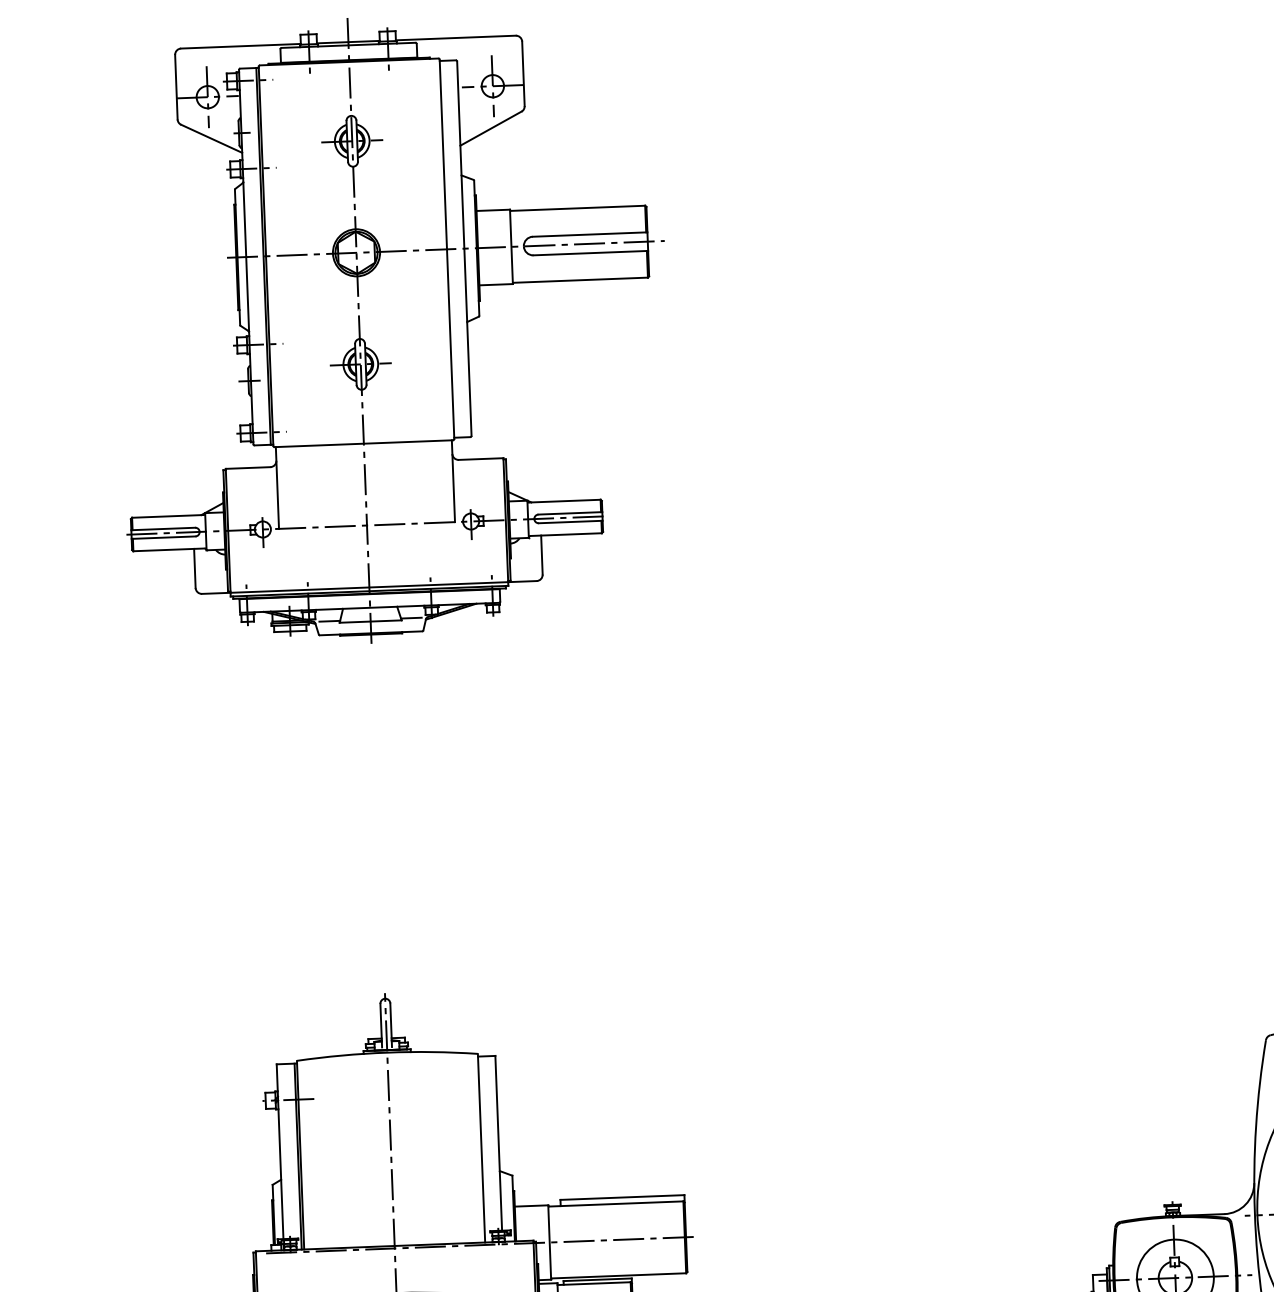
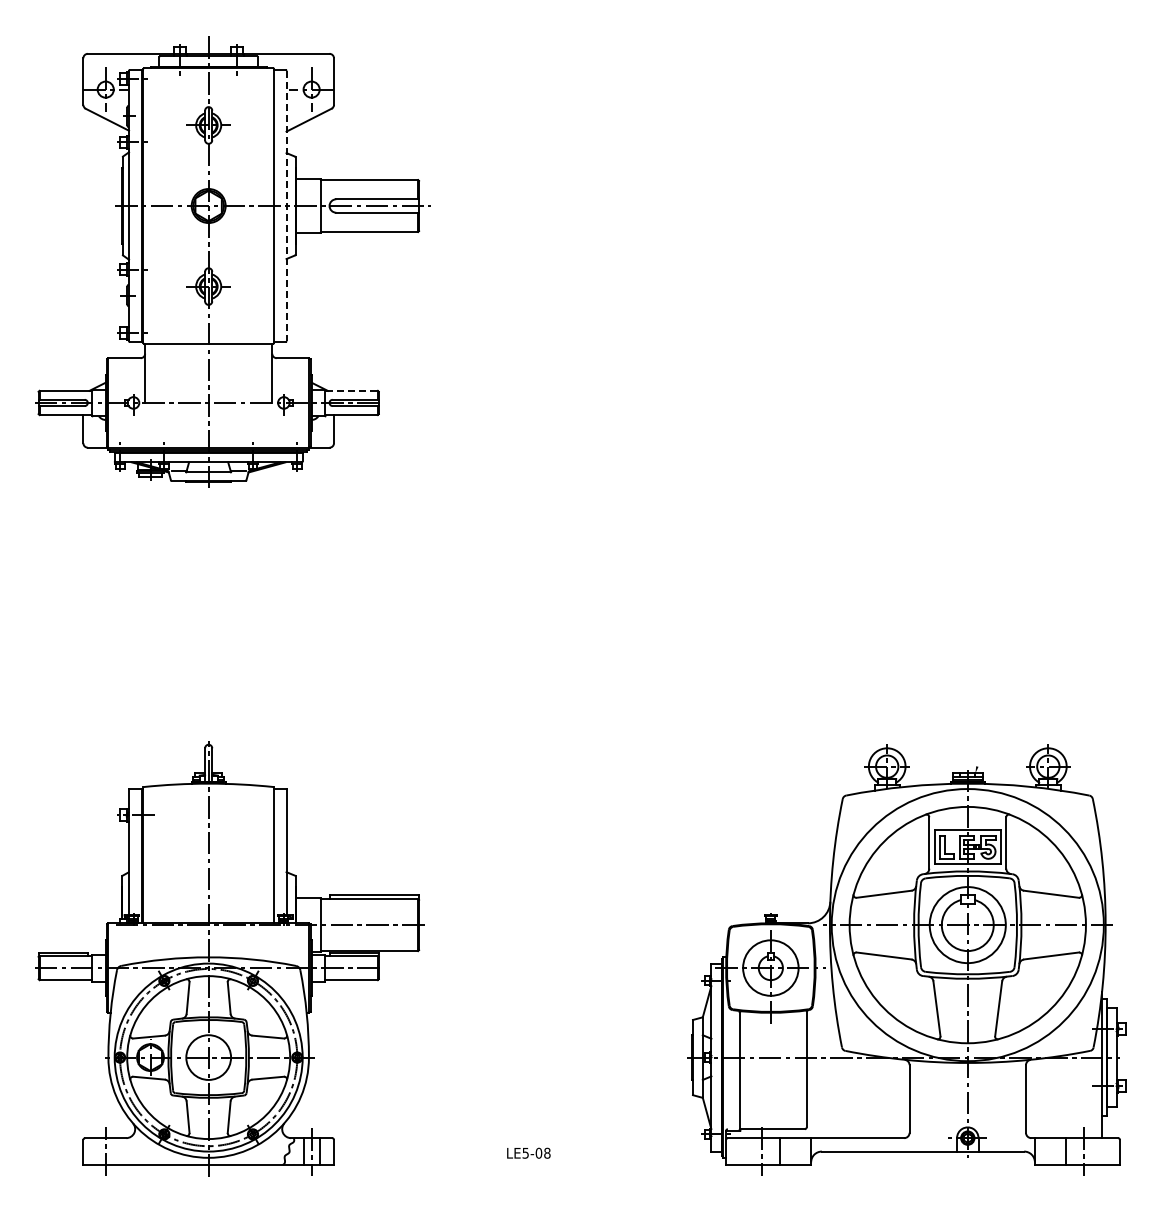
line: (464, 249) -> (286, 206), solid -> dashed
line: (565, 500) -> (352, 390), solid -> dashed

